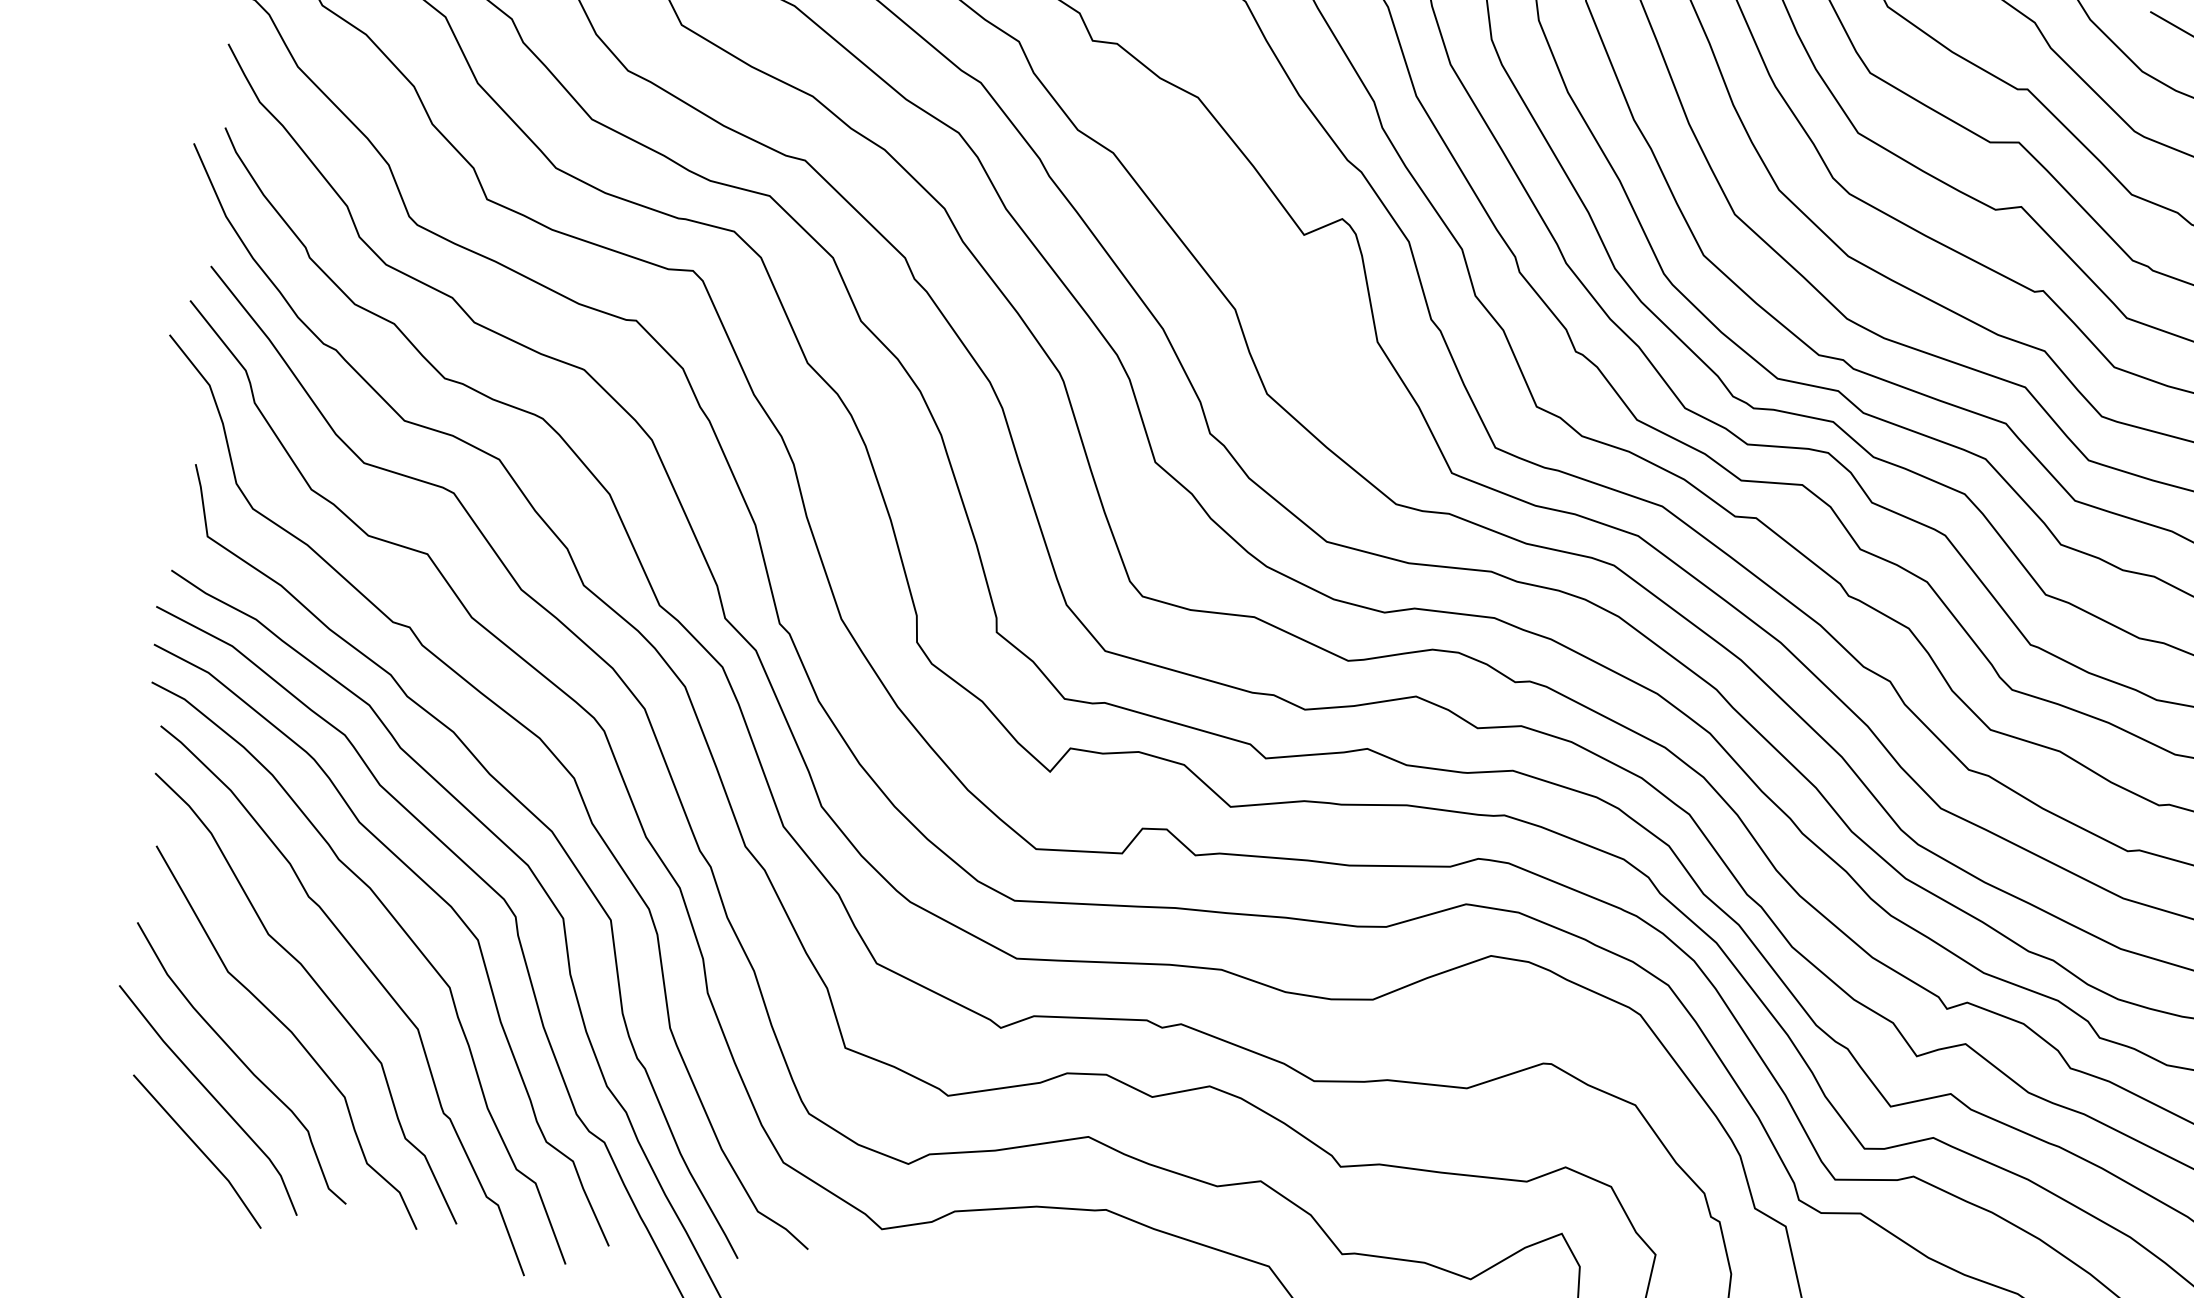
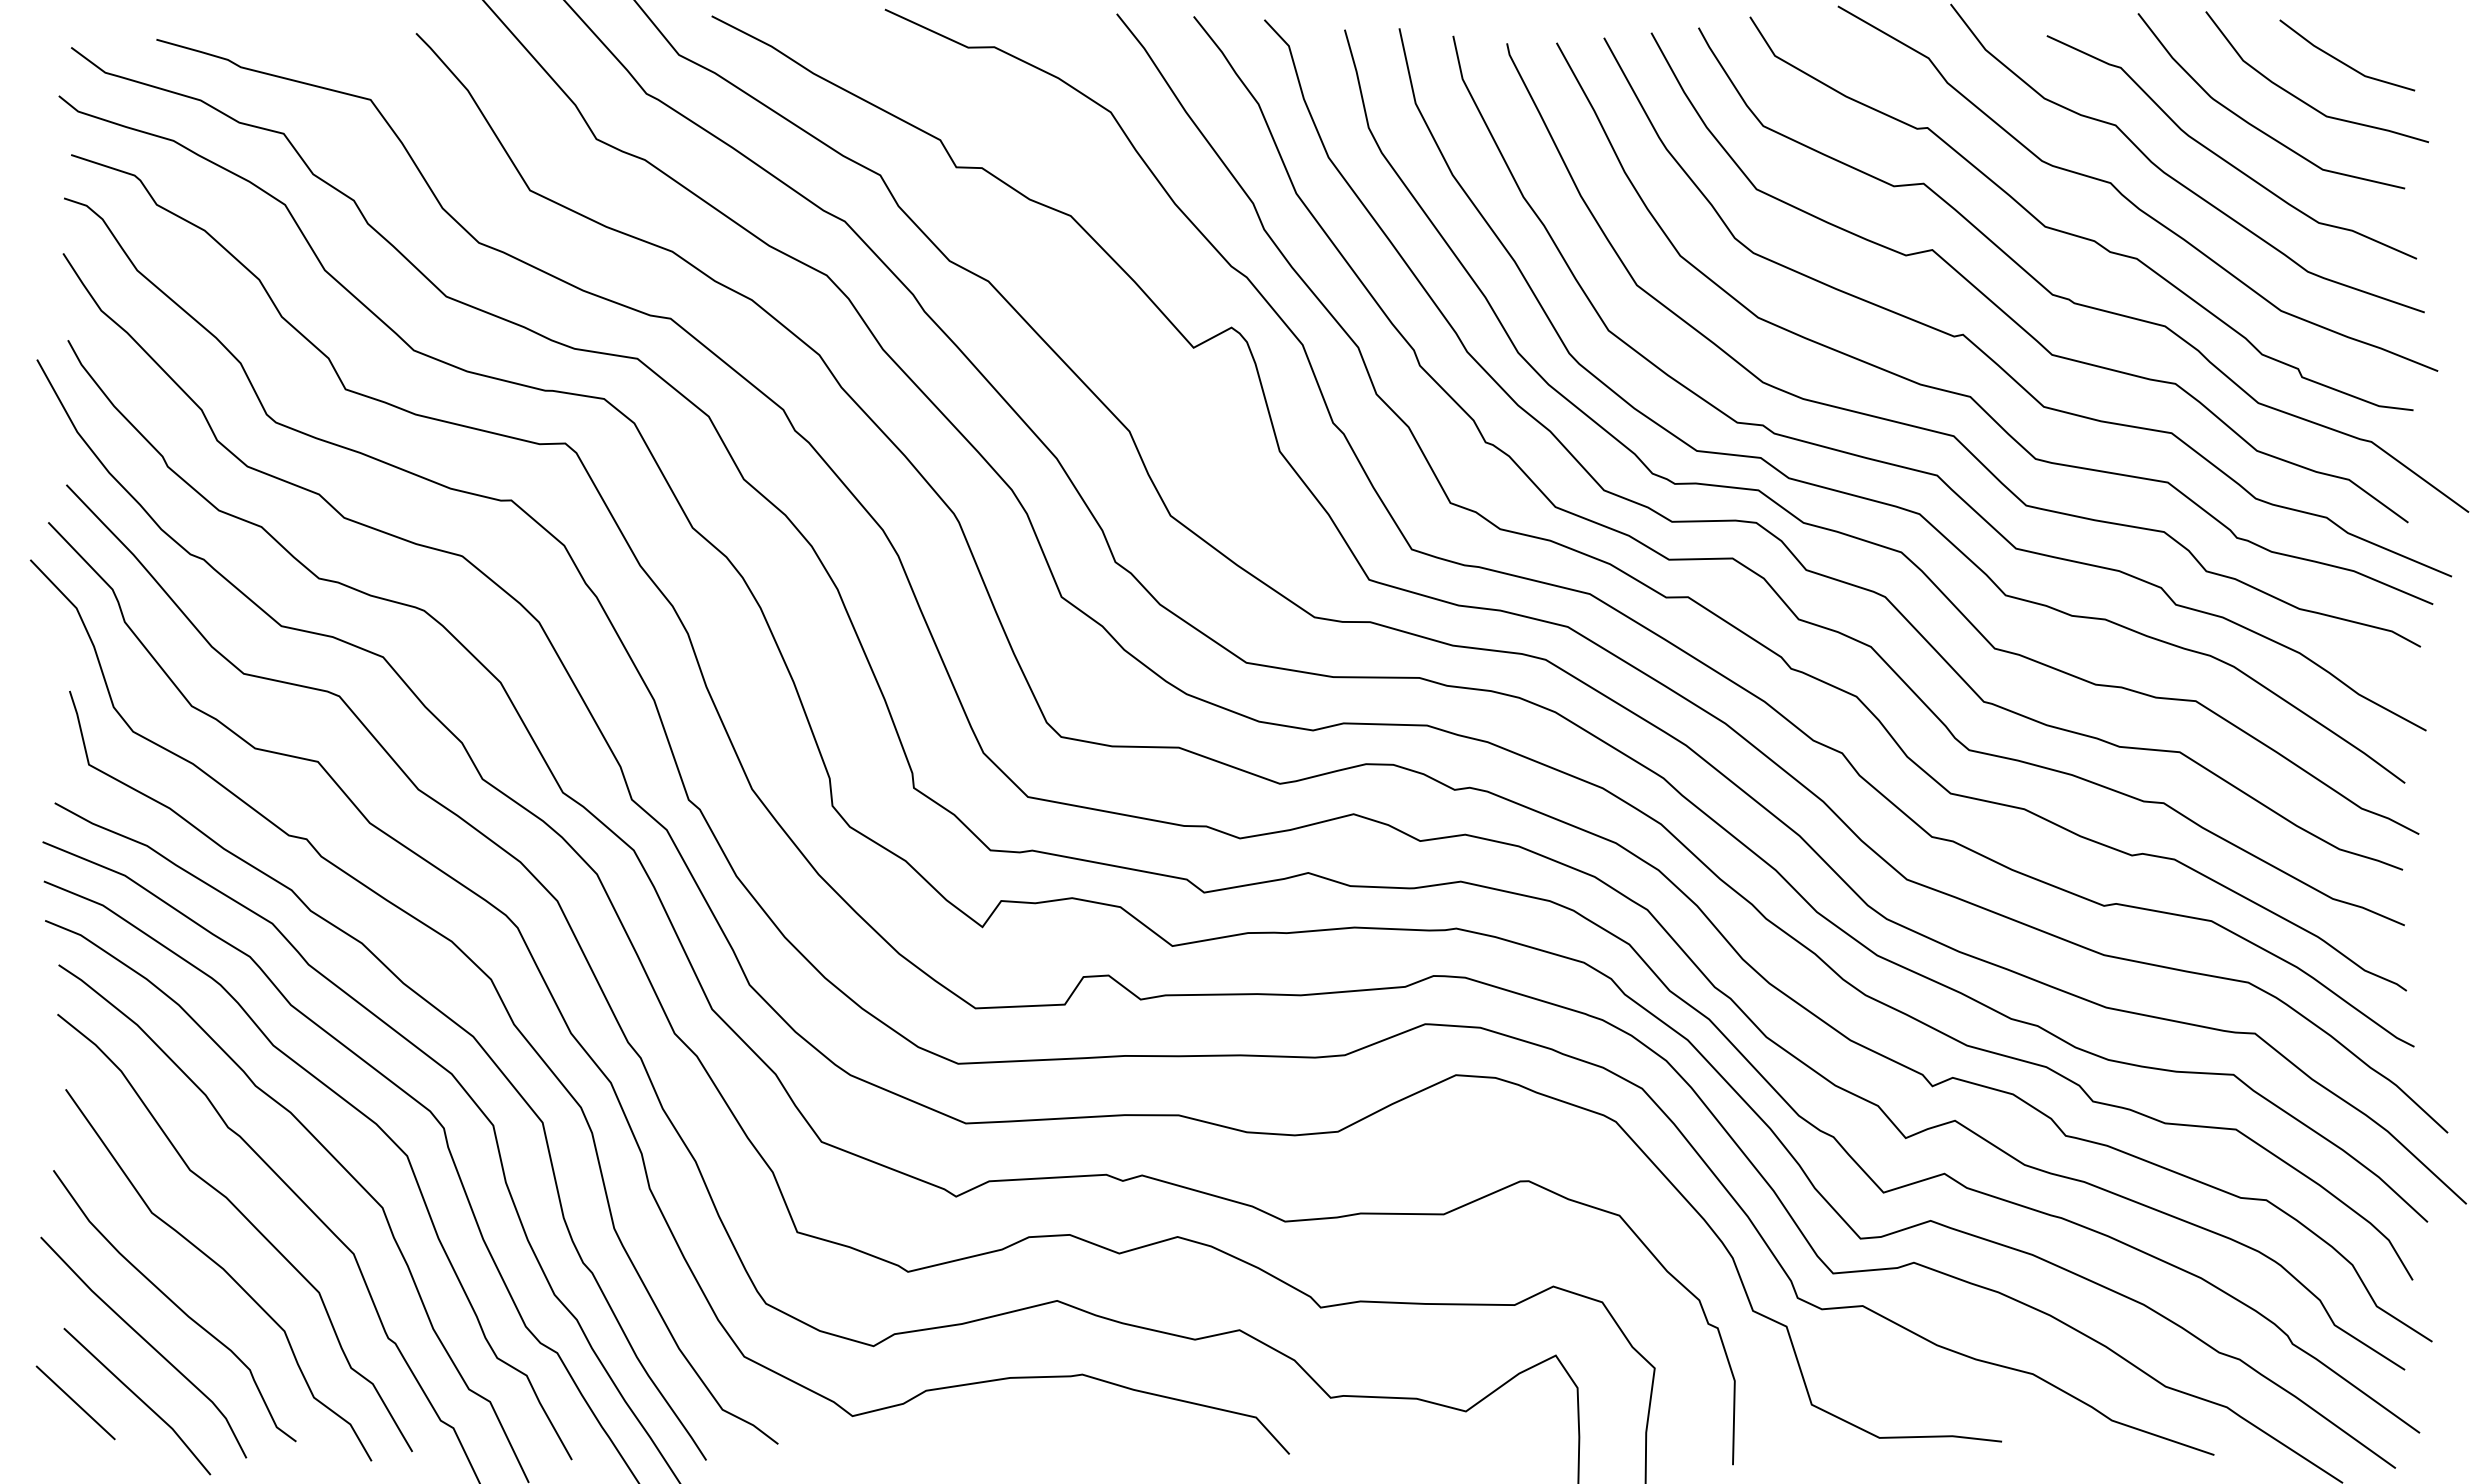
line: (137, 1147) -> (75, 1402), added

